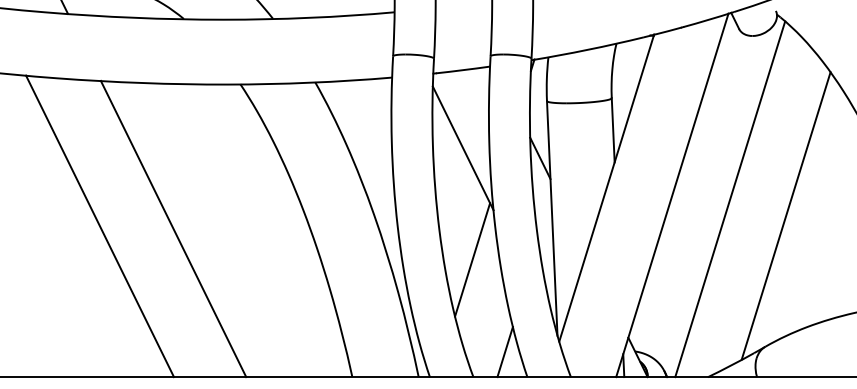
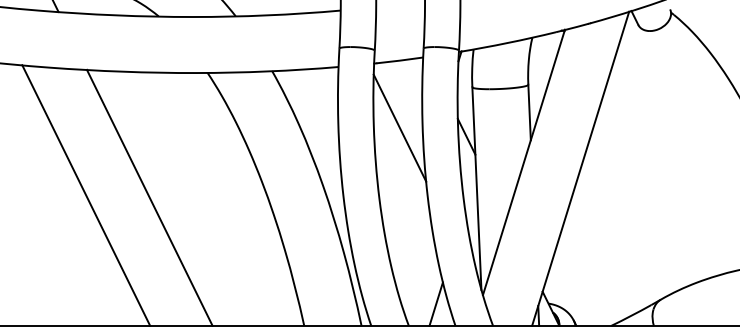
line: (730, 198) -> (630, 171), removed
line: (785, 215) -> (678, 186), removed
line: (471, 259) -> (407, 224), removed

